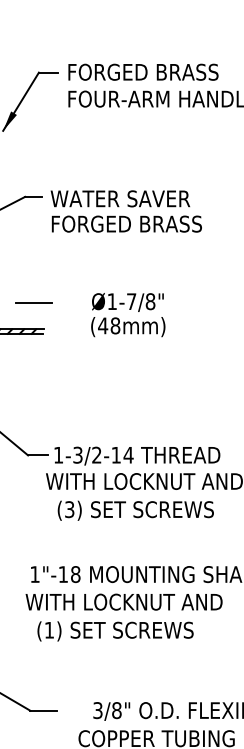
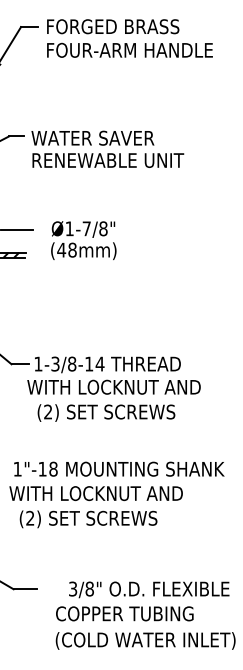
text: (139, 224) -> (109, 160), FORGED BRASS -> RENEWABLE UNIT
text: (127, 314) -> (83, 240), moved
text: (97, 454) -> (72, 363), 1-3/2-14 -> 1-3/8-14
text: (70, 510) -> (48, 412), (3) -> (2)
text: (49, 629) -> (30, 517), (1) -> (2)

